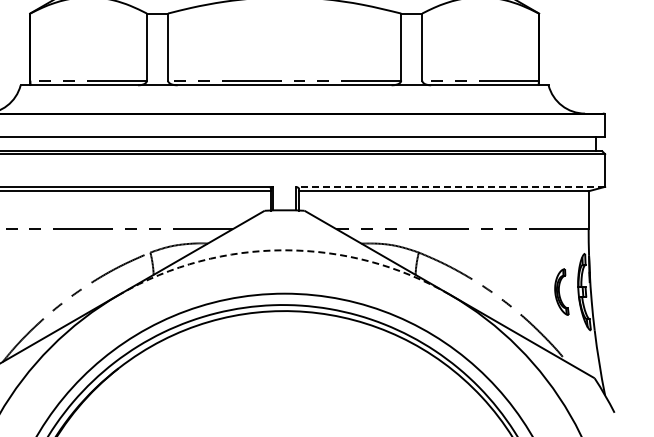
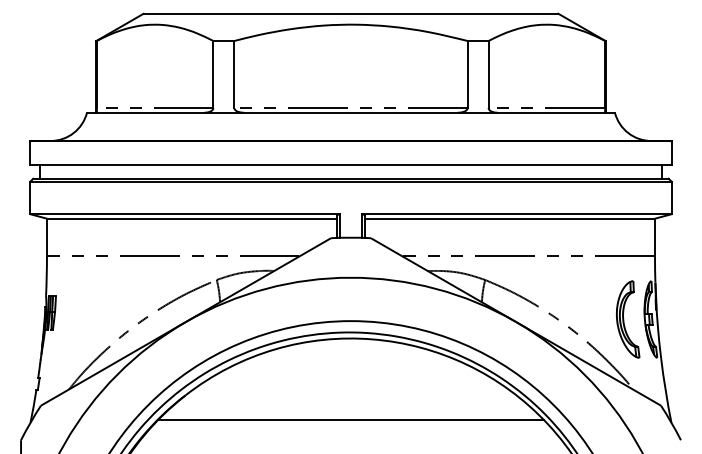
line: (450, 187) -> (516, 214), dashed -> solid
arc: (284, 250) -> (350, 277), dashed -> solid
part: (562, 292) -> (628, 319), size x1.67
line: (284, 393) -> (350, 420), added

